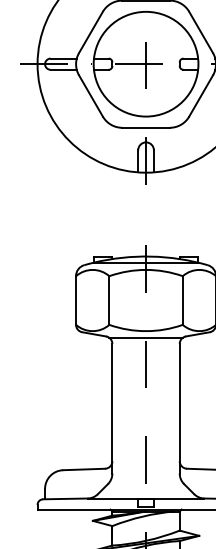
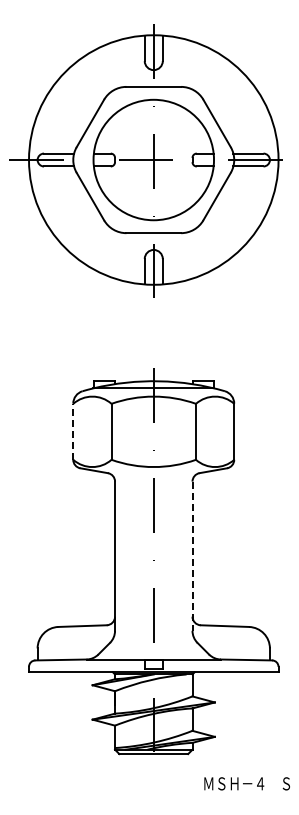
line: (76, 300) -> (73, 431), solid -> dashed
line: (145, 337) -> (153, 474), removed
line: (179, 408) -> (192, 556), solid -> dashed

